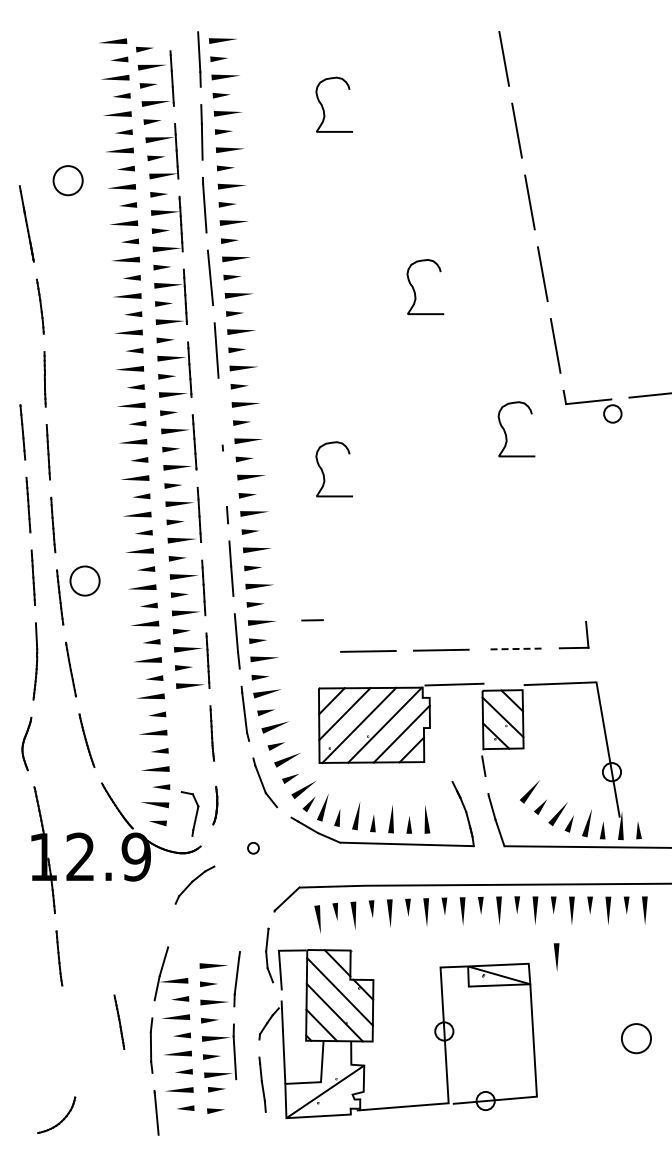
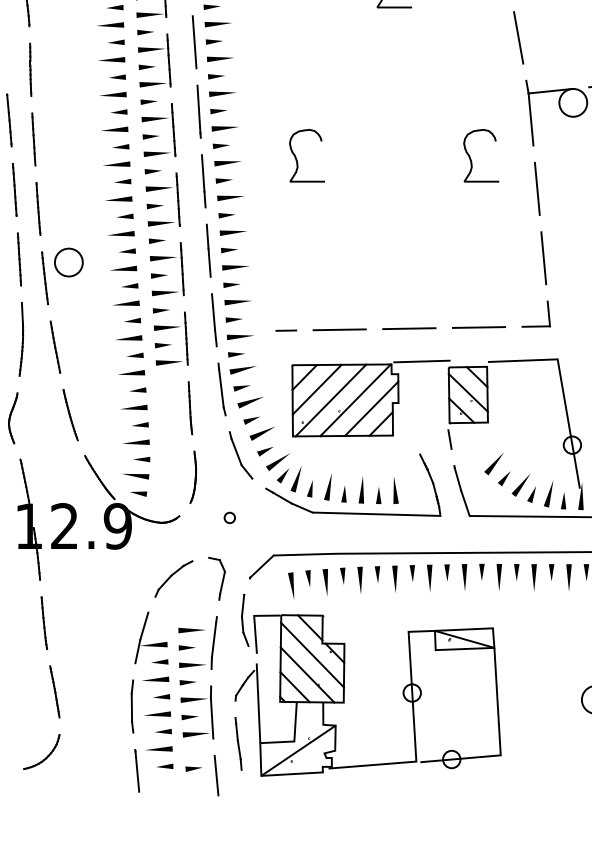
circle: (612, 413) -> (572, 102), size x1.67
line: (220, 420) -> (198, 109), added
line: (568, 431) -> (530, 119), added
part: (506, 433) -> (471, 159), moved
line: (225, 487) -> (203, 173), added
line: (574, 503) -> (536, 188), added
line: (581, 576) -> (543, 258), added
line: (312, 620) -> (286, 330), moved
line: (513, 649) -> (478, 327), dashed -> solid
part: (215, 805) -> (193, 477), size x1.43
part: (195, 814) -> (222, 579), moved
part: (194, 884) -> (173, 578), moved
line: (556, 957) -> (519, 622), removed
line: (119, 1021) -> (54, 691), moved
line: (216, 1089) -> (194, 748), removed
line: (239, 1117) -> (216, 775), added
part: (62, 1119) -> (47, 756), moved

